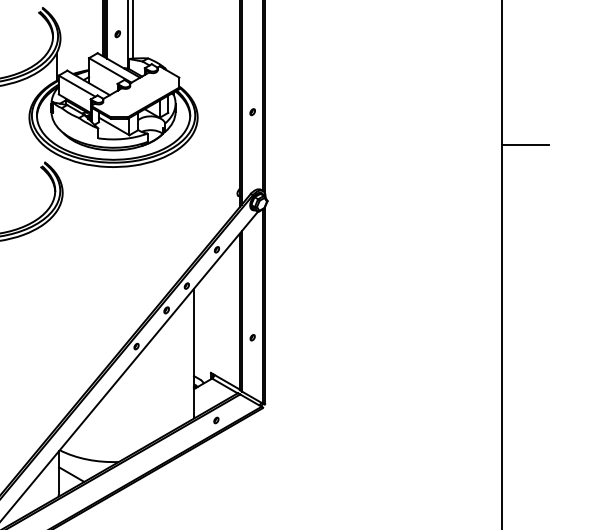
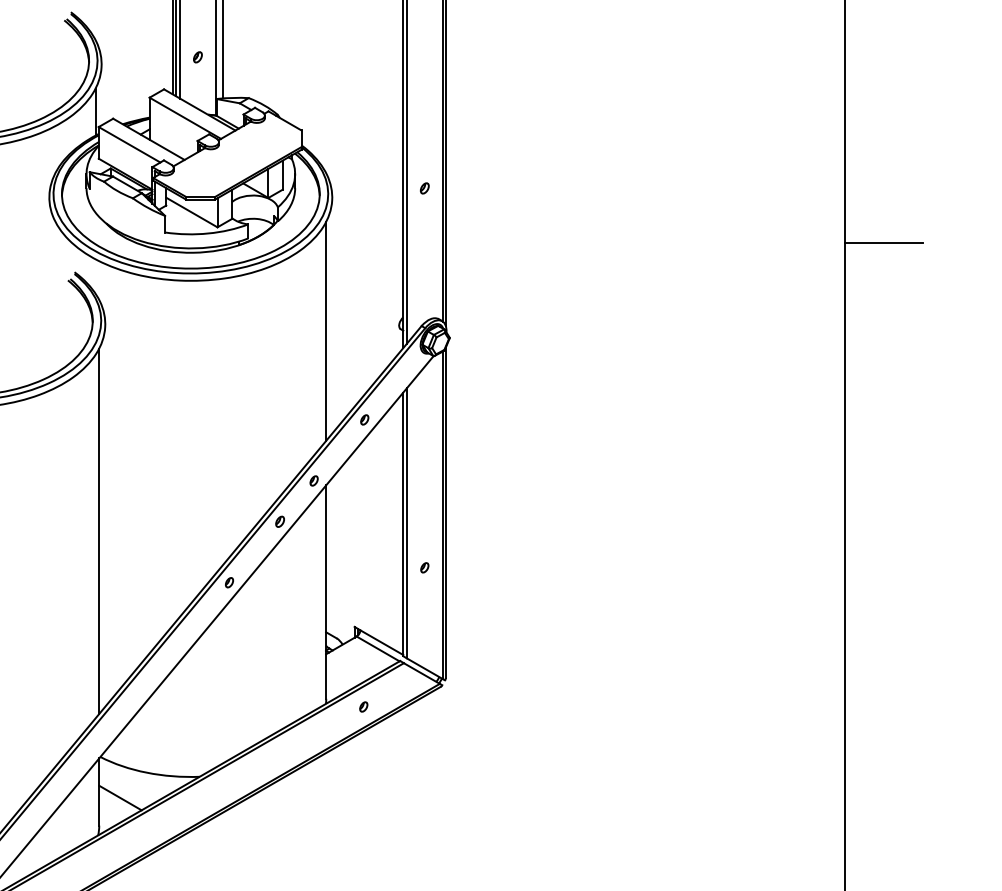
line: (194, 197) -> (326, 331), added
line: (59, 315) -> (99, 530), added

